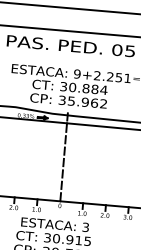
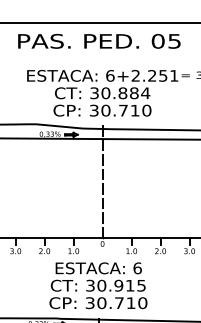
text: (77, 73) -> (110, 75), 9+2.251 -> 6+2.251
text: (87, 102) -> (126, 110), 35.962 -> 30.710
text: (85, 227) -> (137, 268), 3 -> 6

